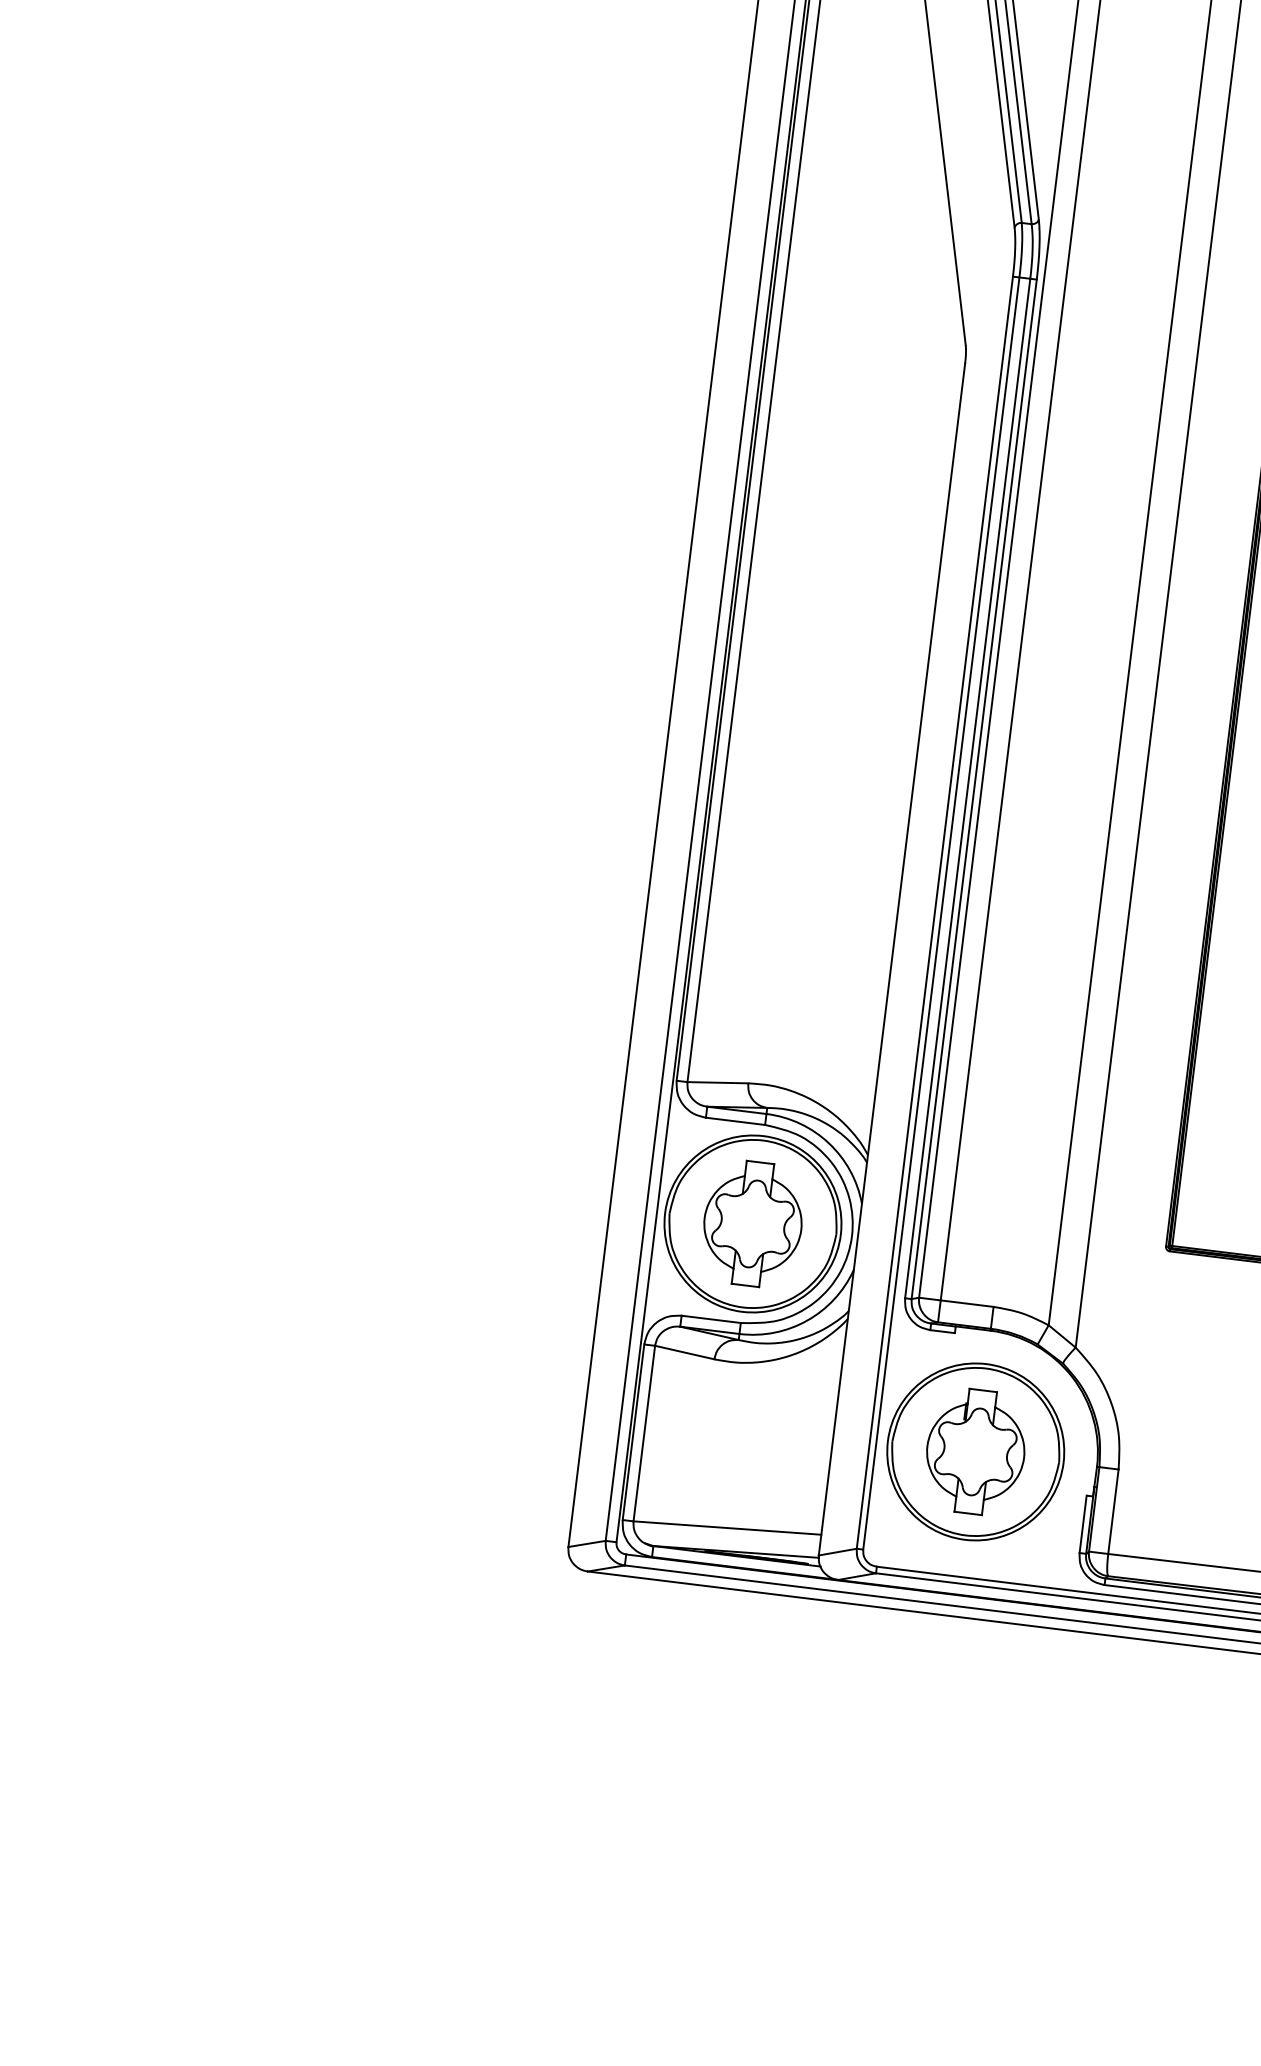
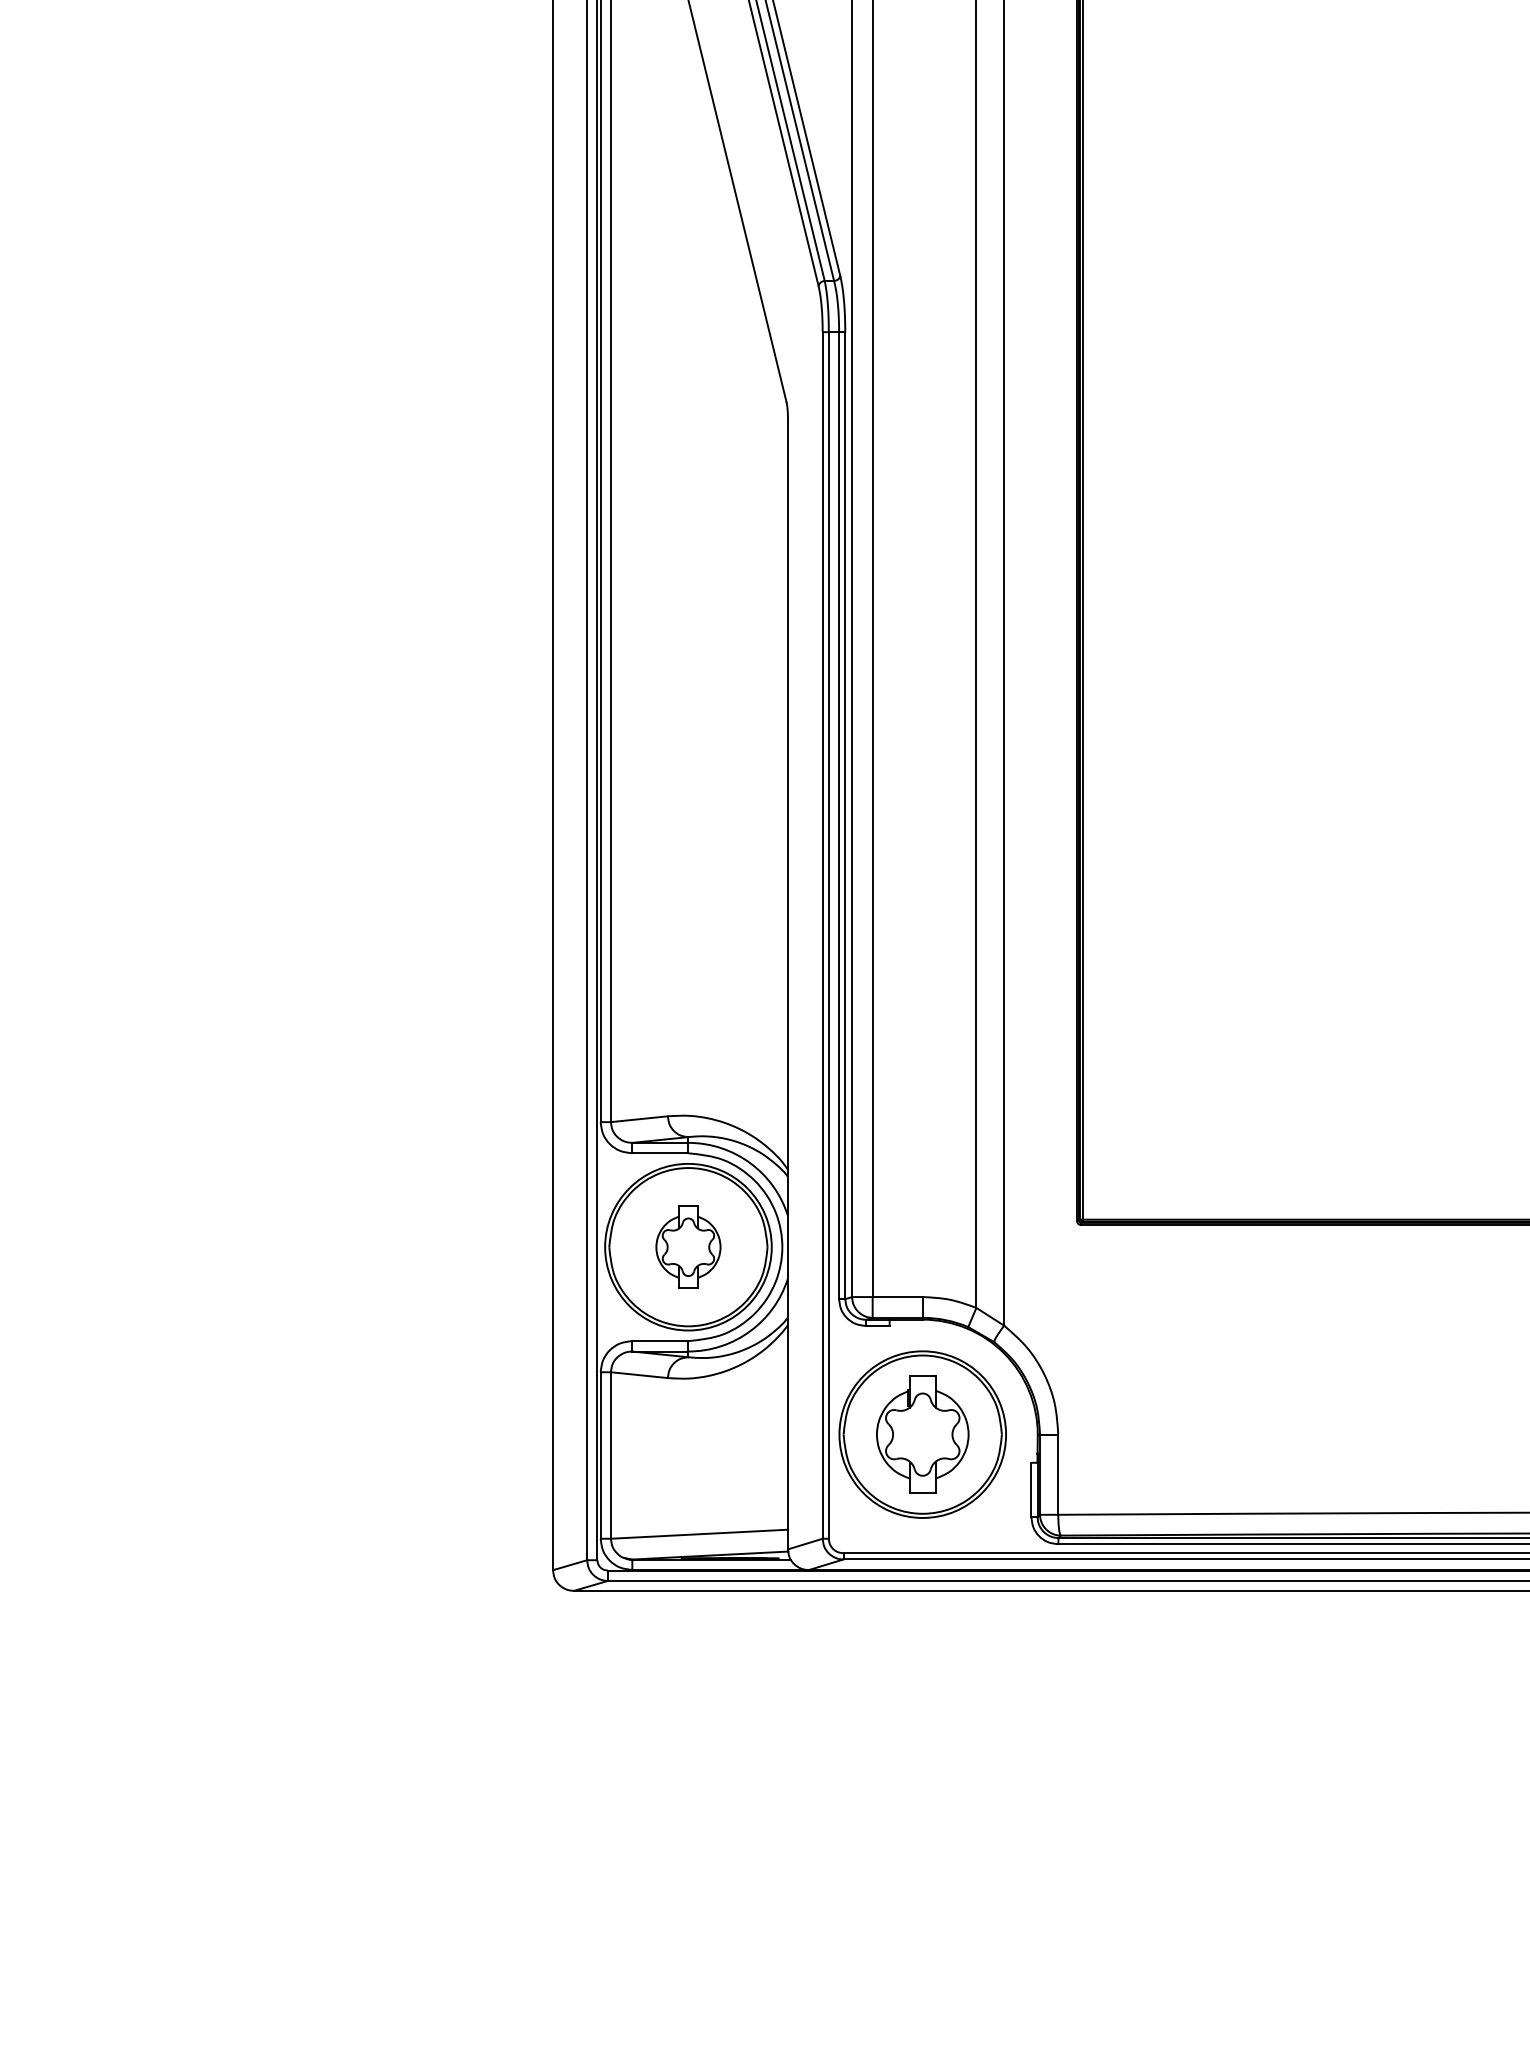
part: (753, 1224) -> (688, 1247), size x0.7

